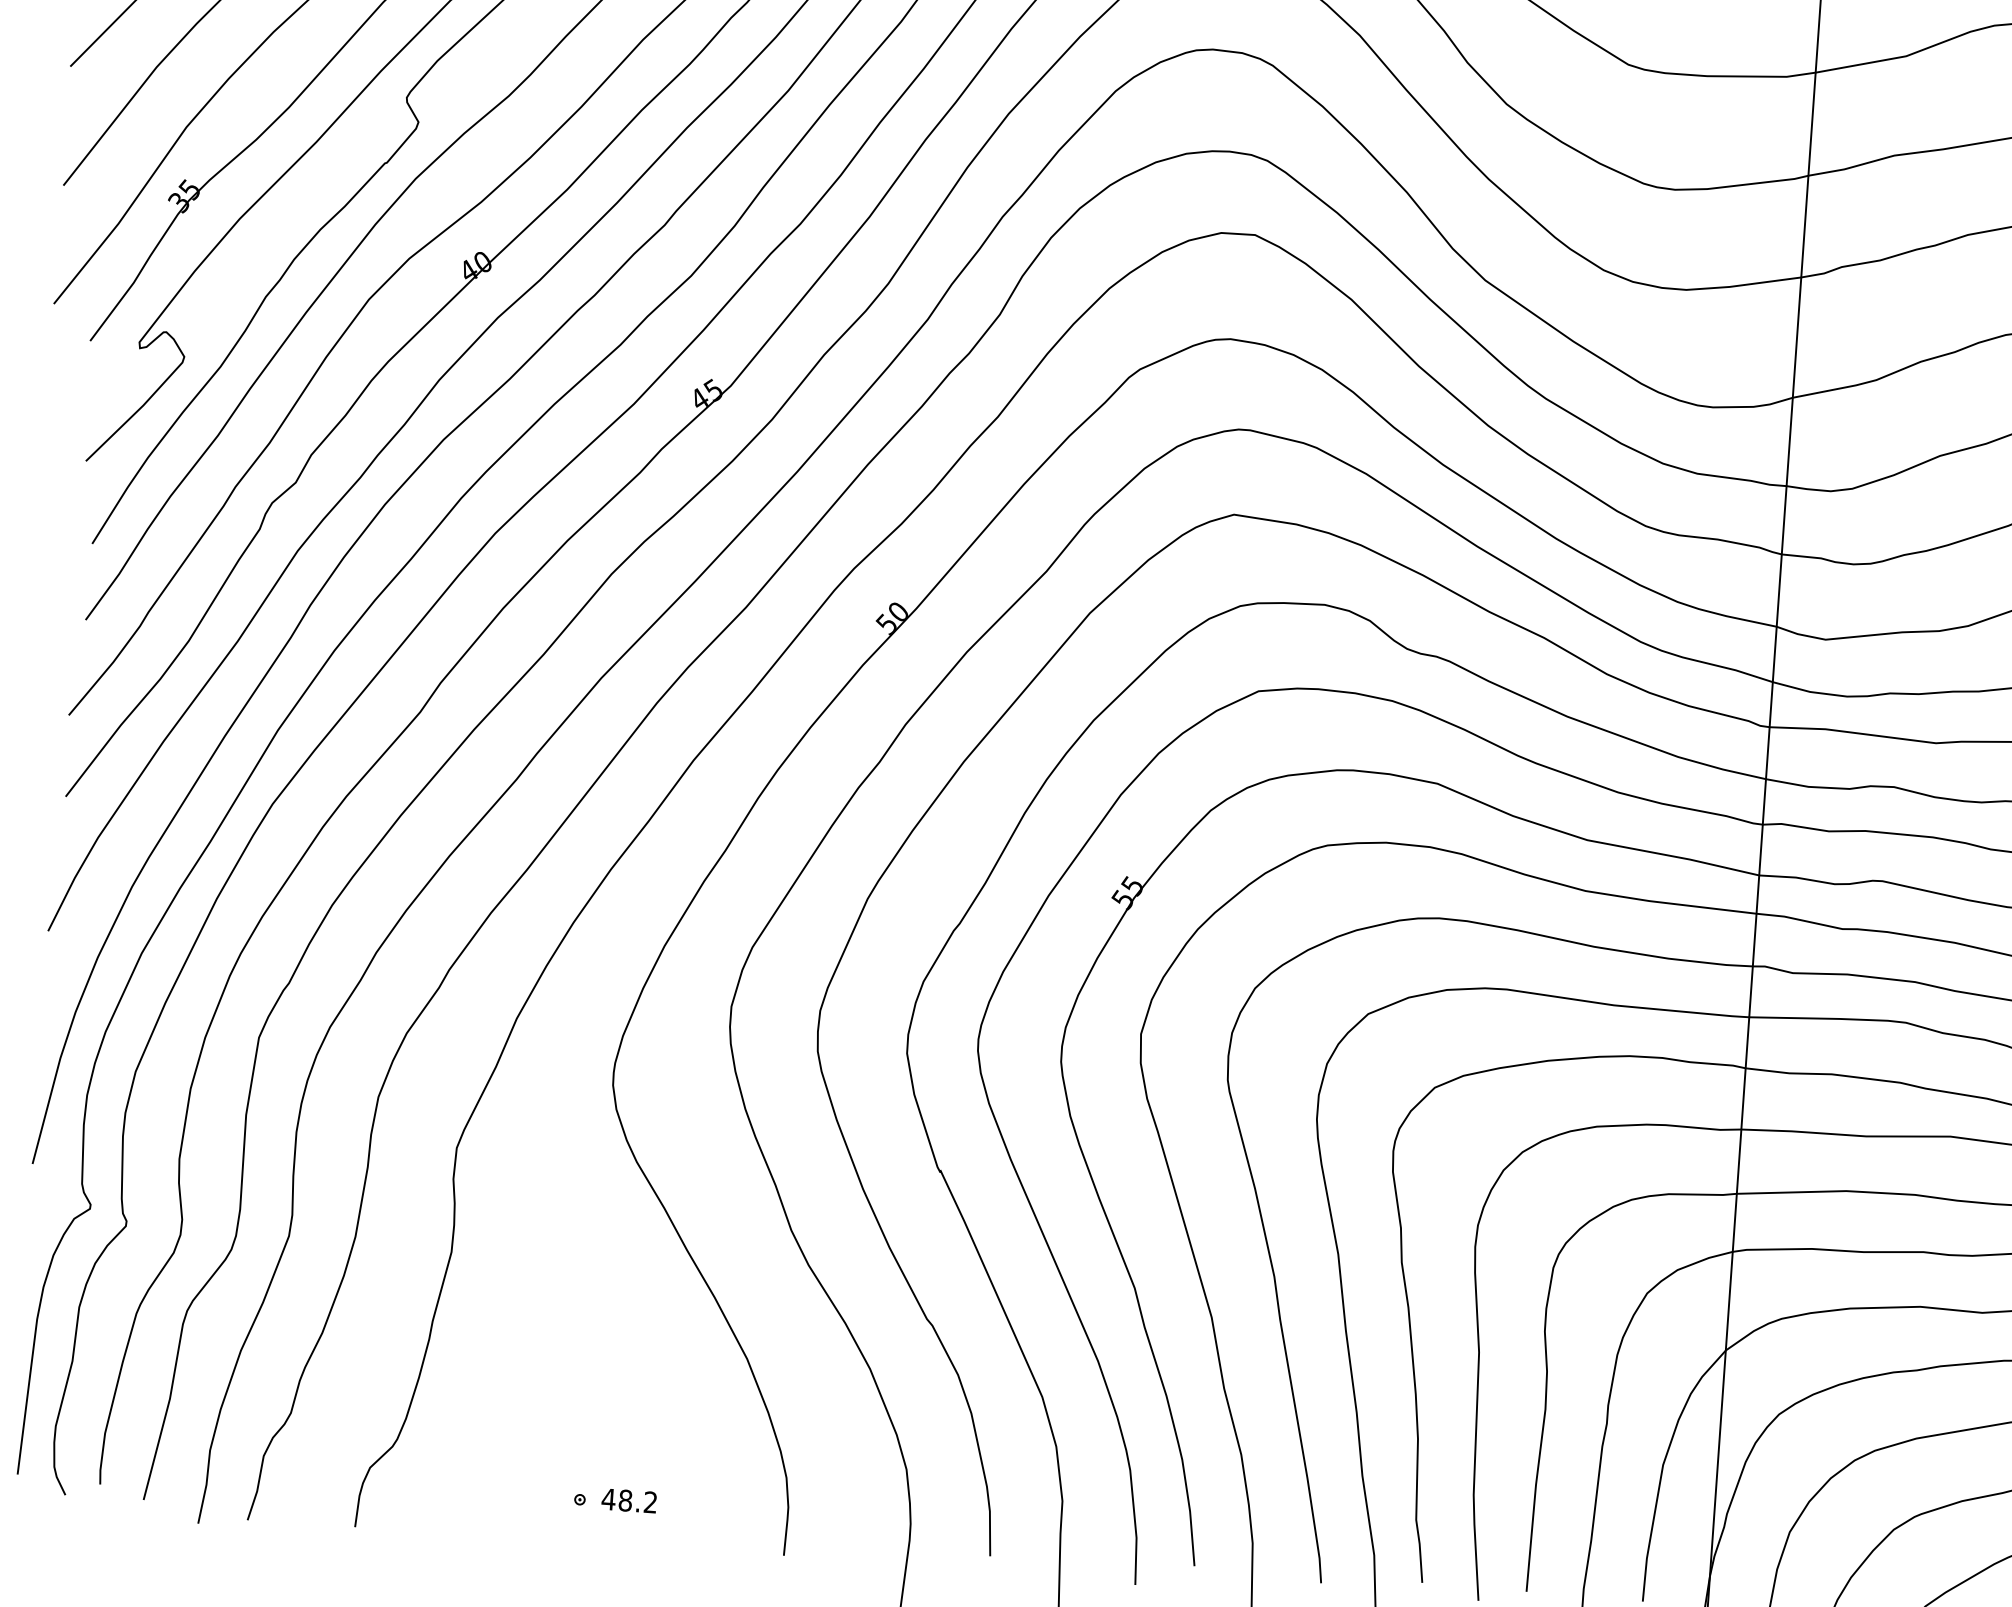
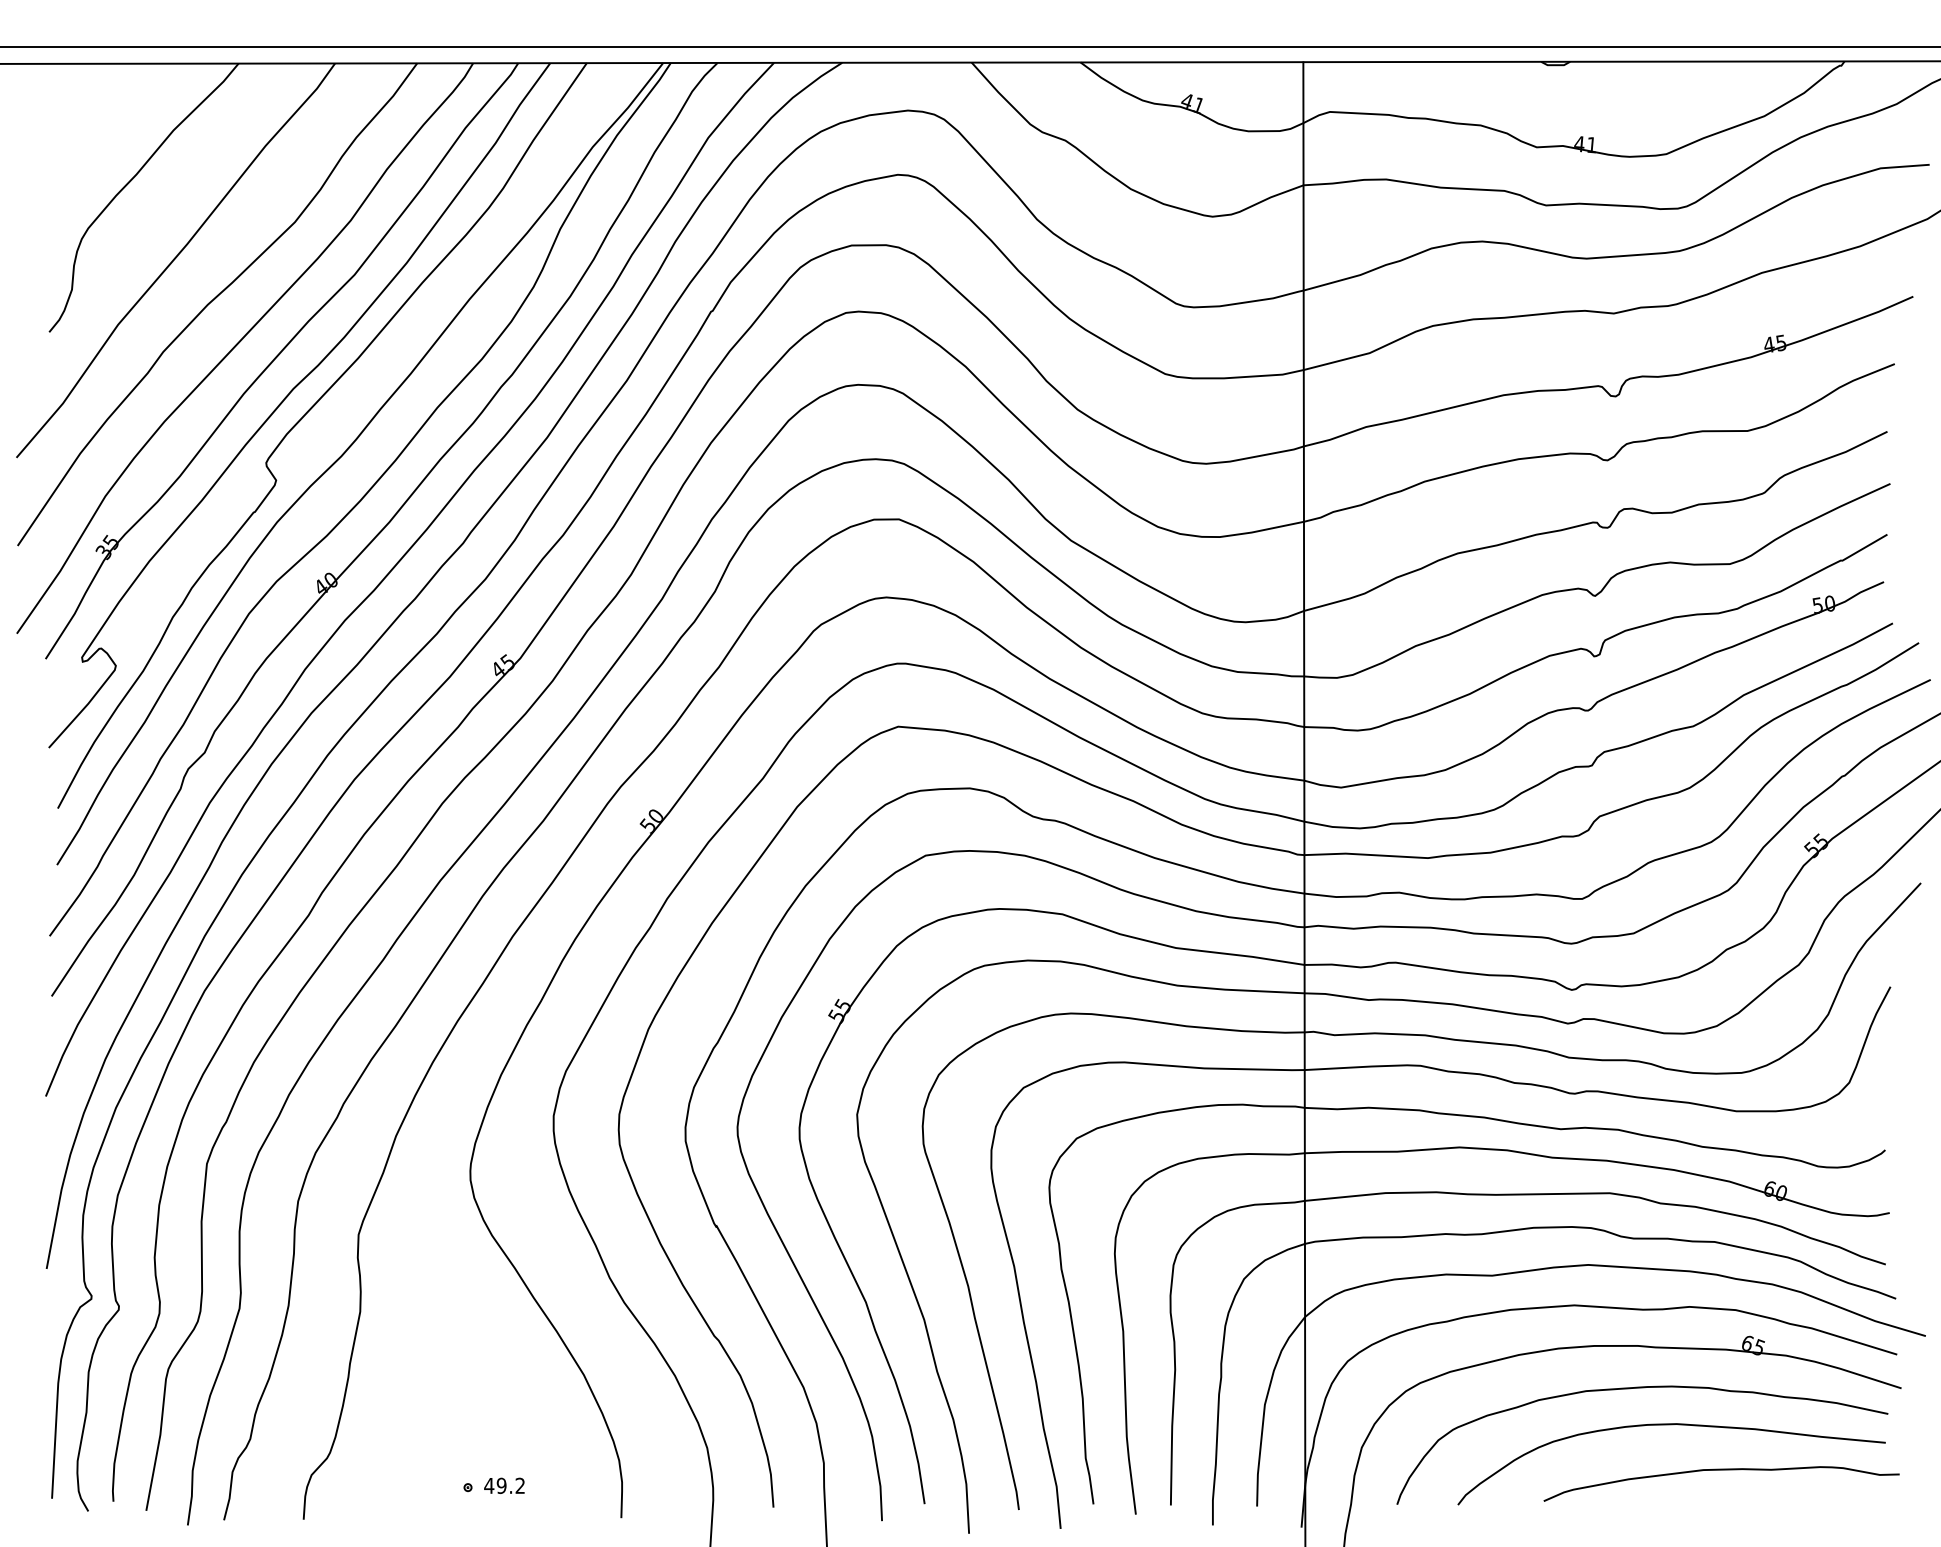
text: (625, 1500) -> (501, 1485), 48.2 -> 49.2

